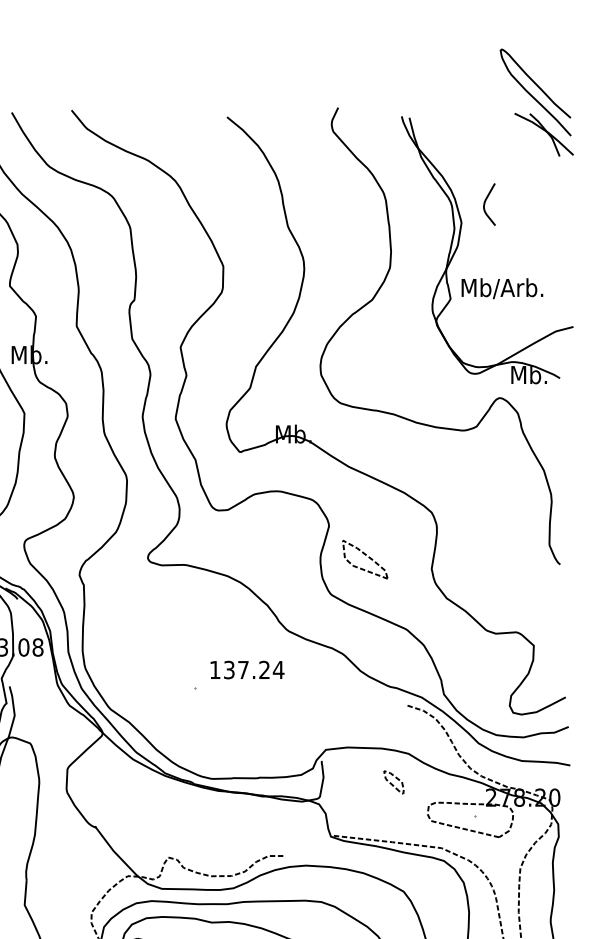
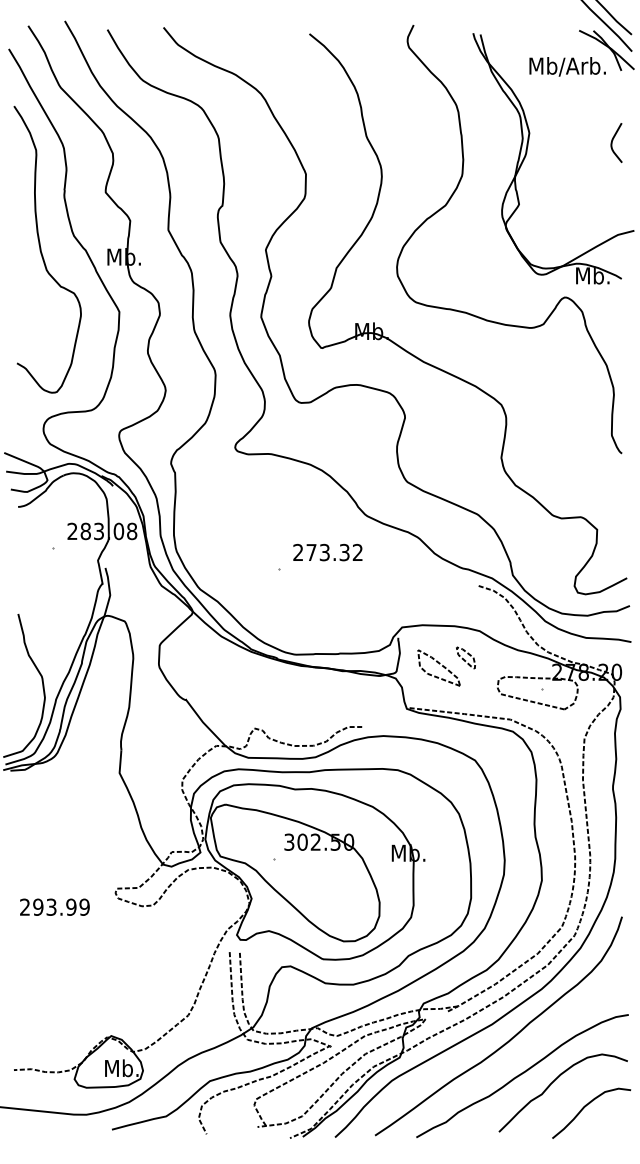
curve: (486, 201) -> (613, 140), moved
text: (502, 288) -> (567, 66), moved
part: (364, 559) -> (438, 667), moved
text: (247, 669) -> (328, 552), 137.24 -> 273.32

